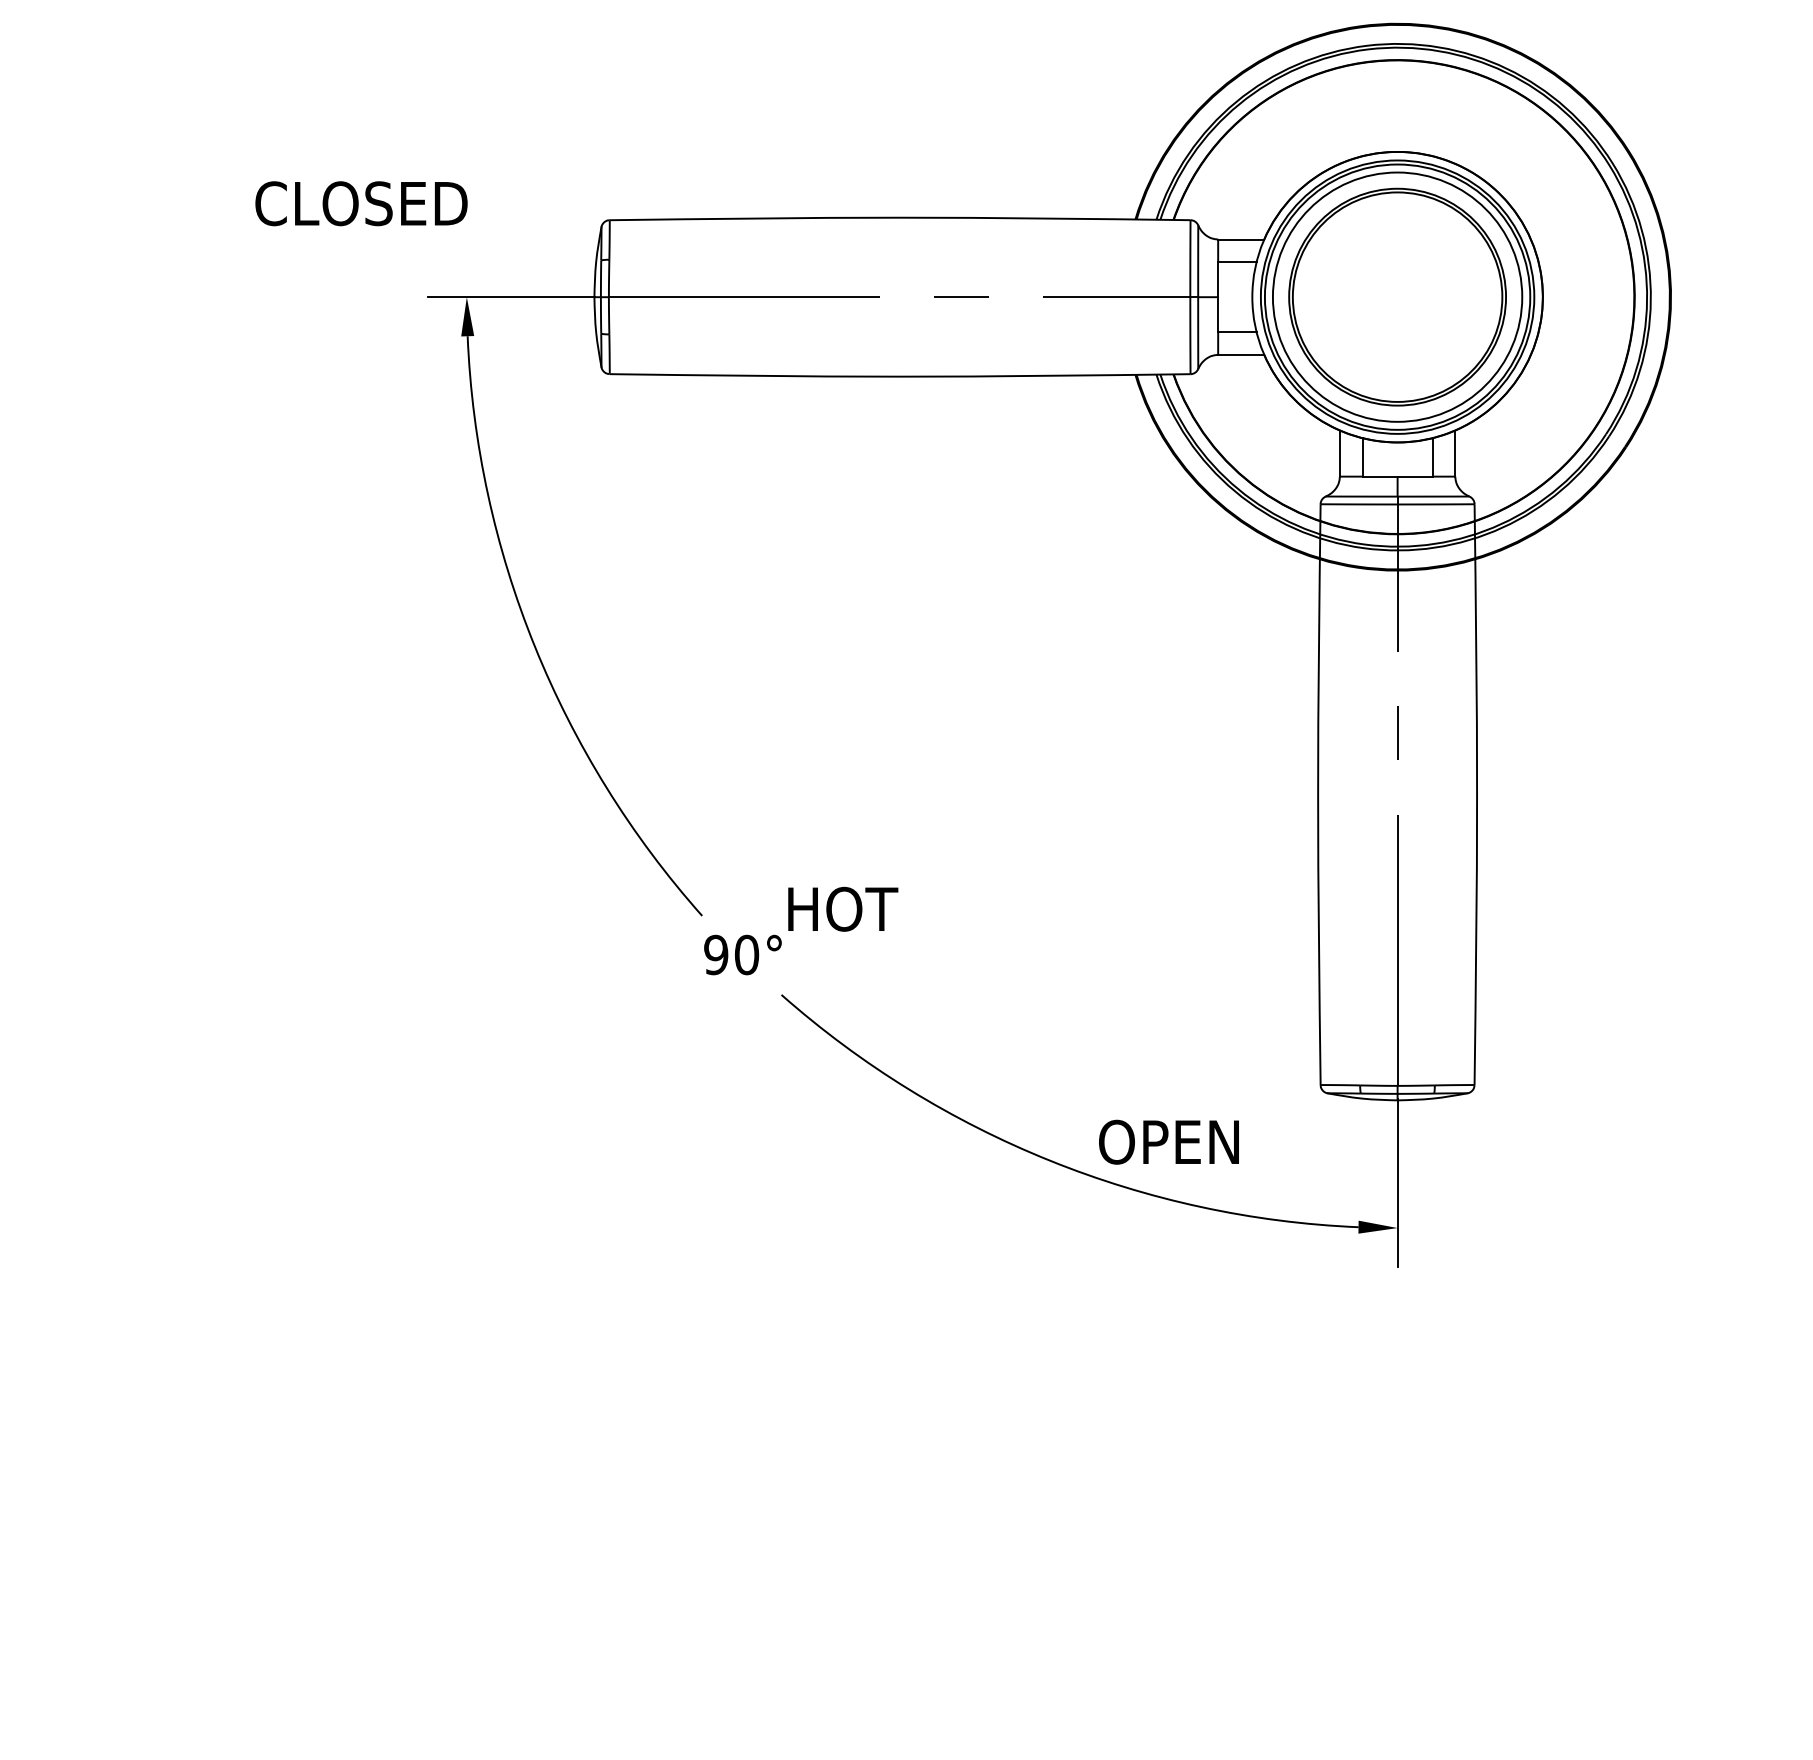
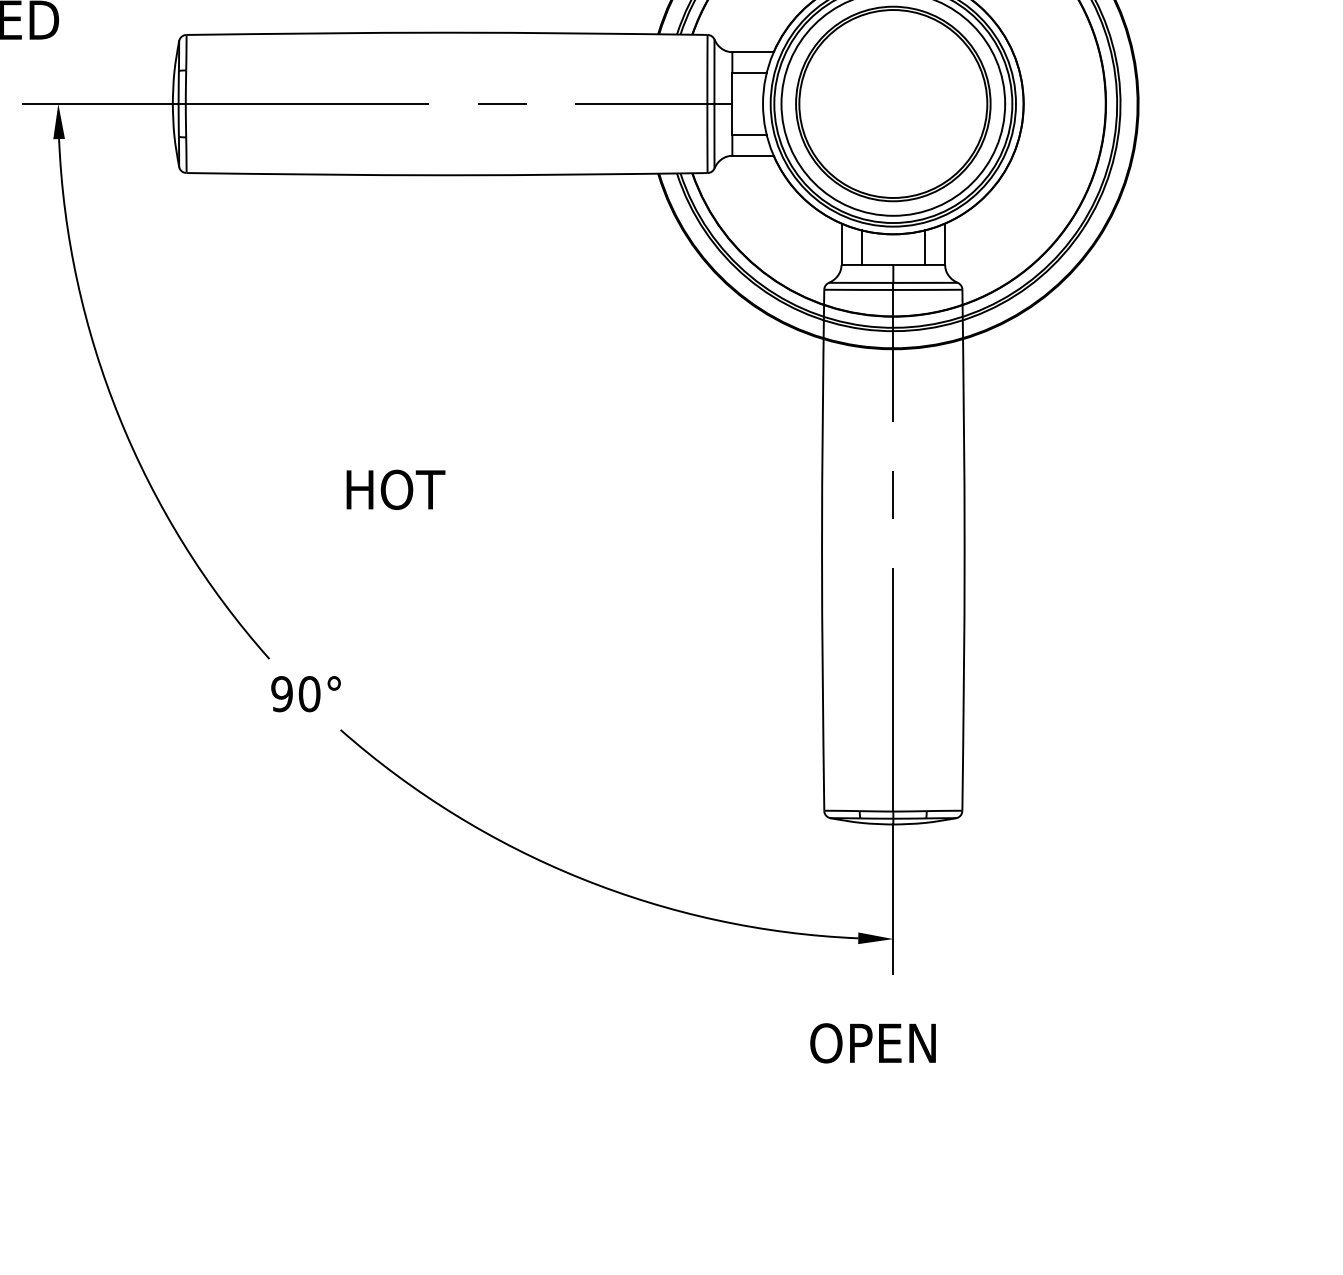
text: (843, 908) -> (396, 489), moved
text: (1168, 1141) -> (872, 1042), moved

